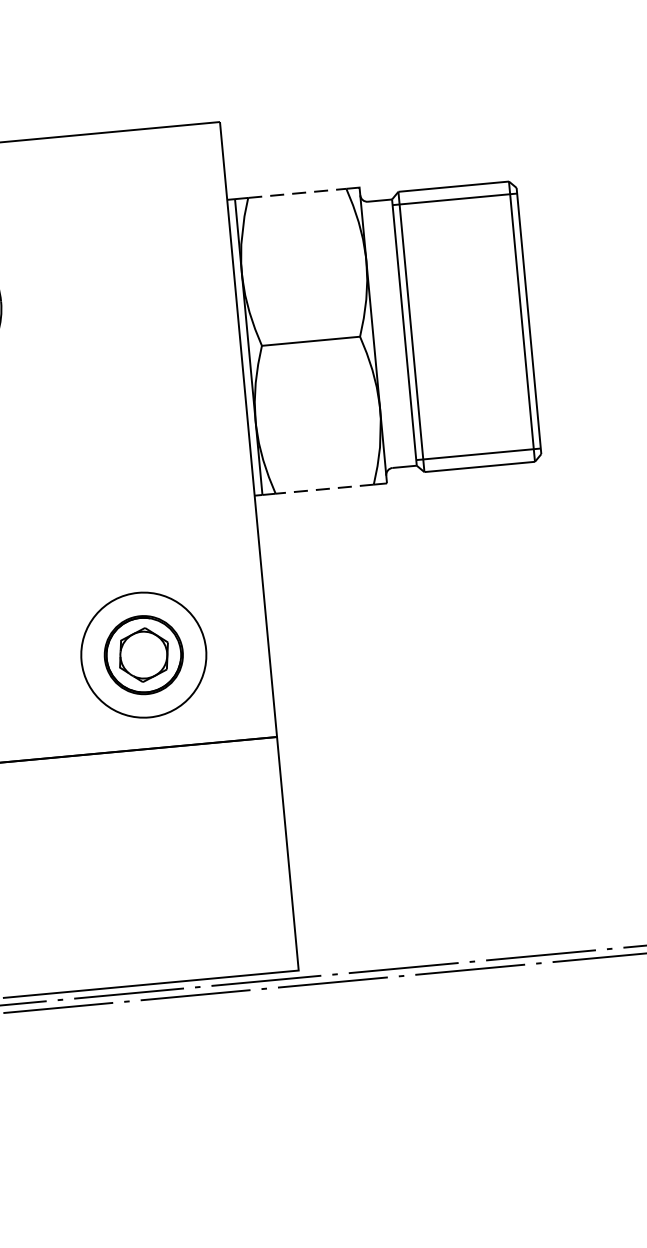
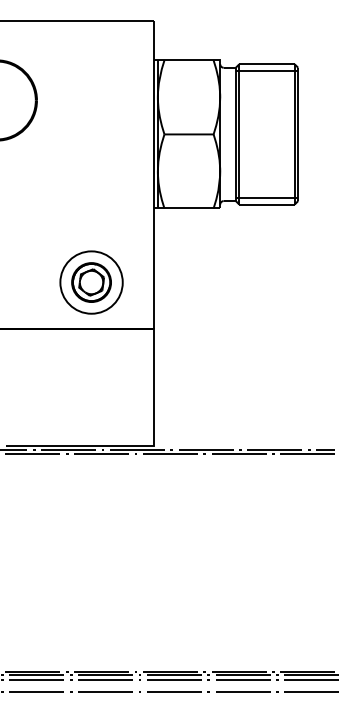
line: (298, 193) -> (189, 60), dashed -> solid
line: (325, 489) -> (189, 208), dashed -> solid

